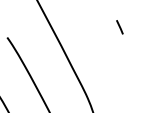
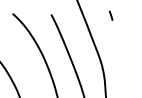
line: (118, 26) -> (110, 15), moved

